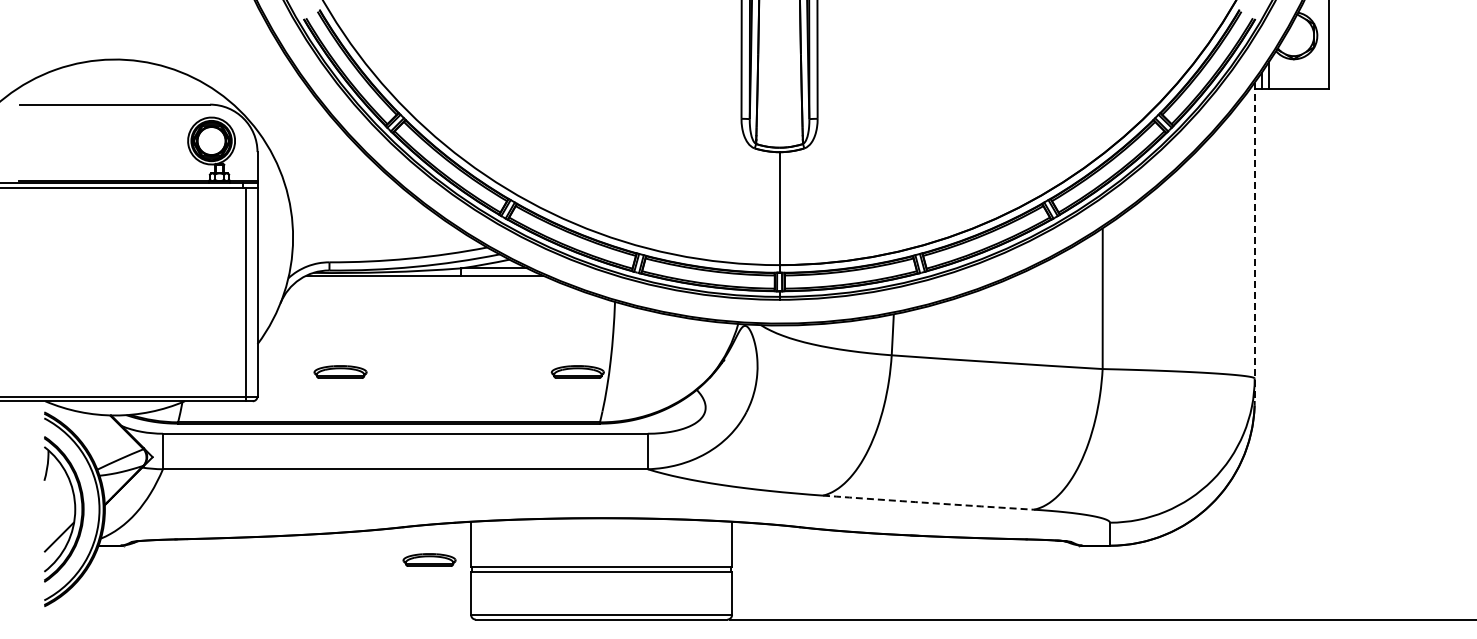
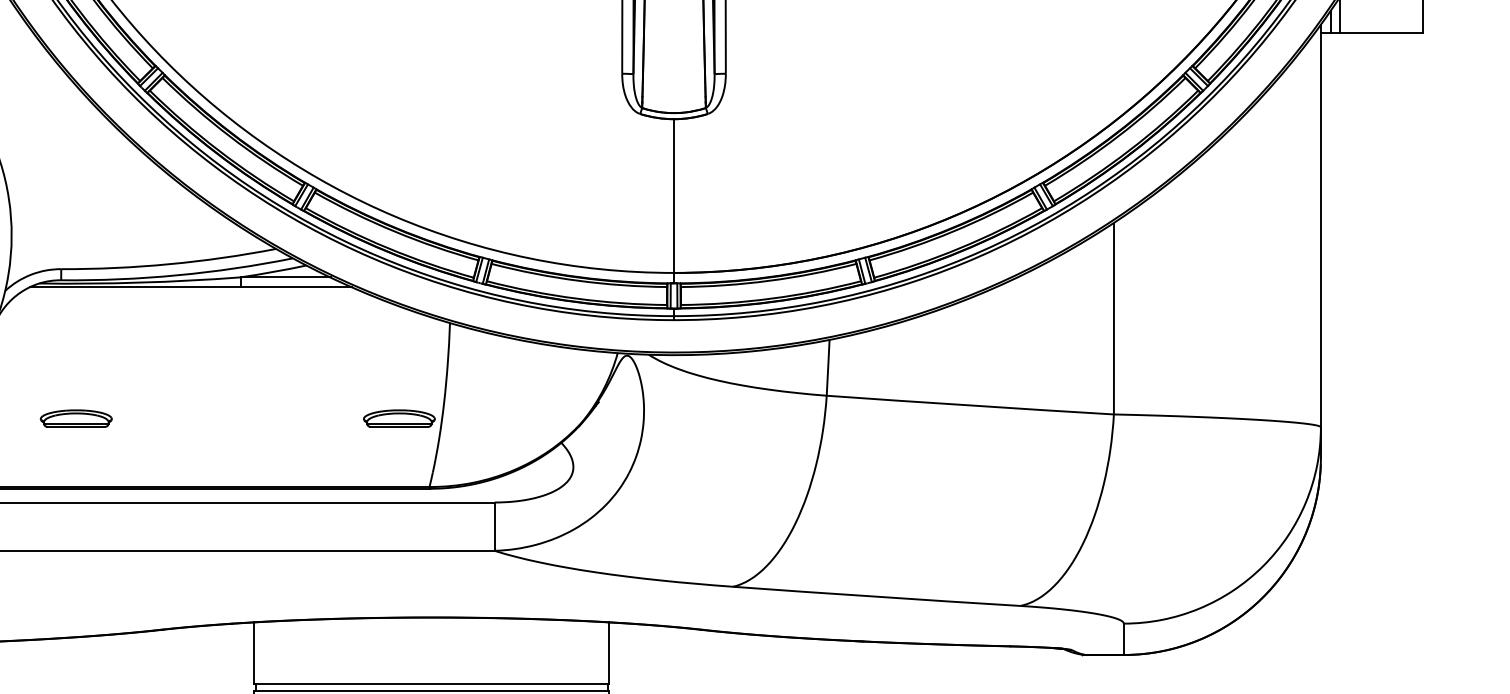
line: (1254, 242) -> (1320, 242), dashed -> solid
arc: (928, 502) -> (876, 596), dashed -> solid
part: (429, 559) -> (197, 673), removed

